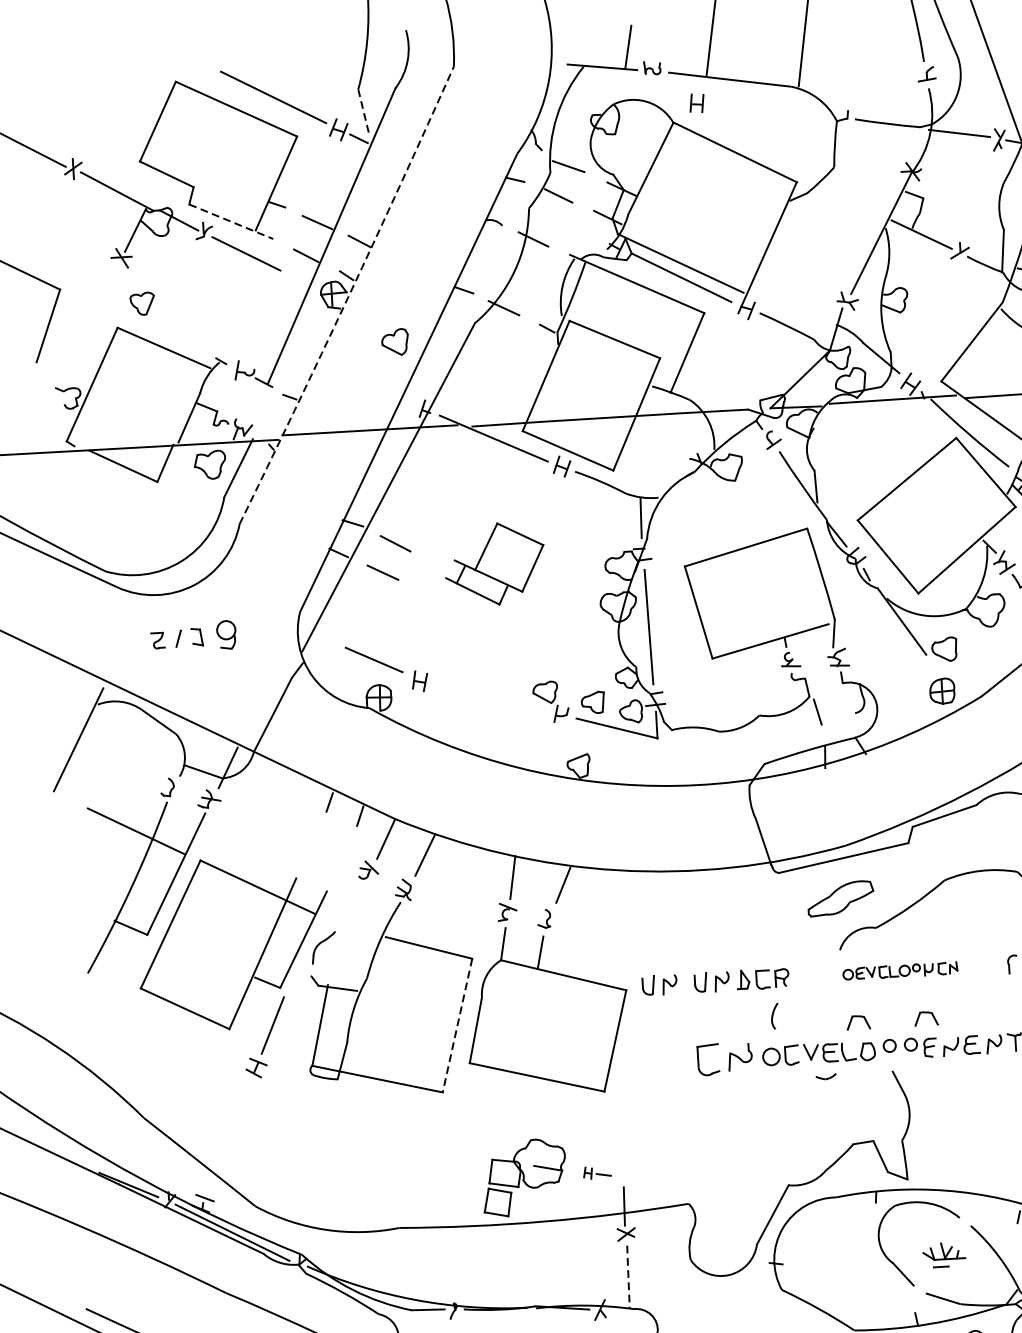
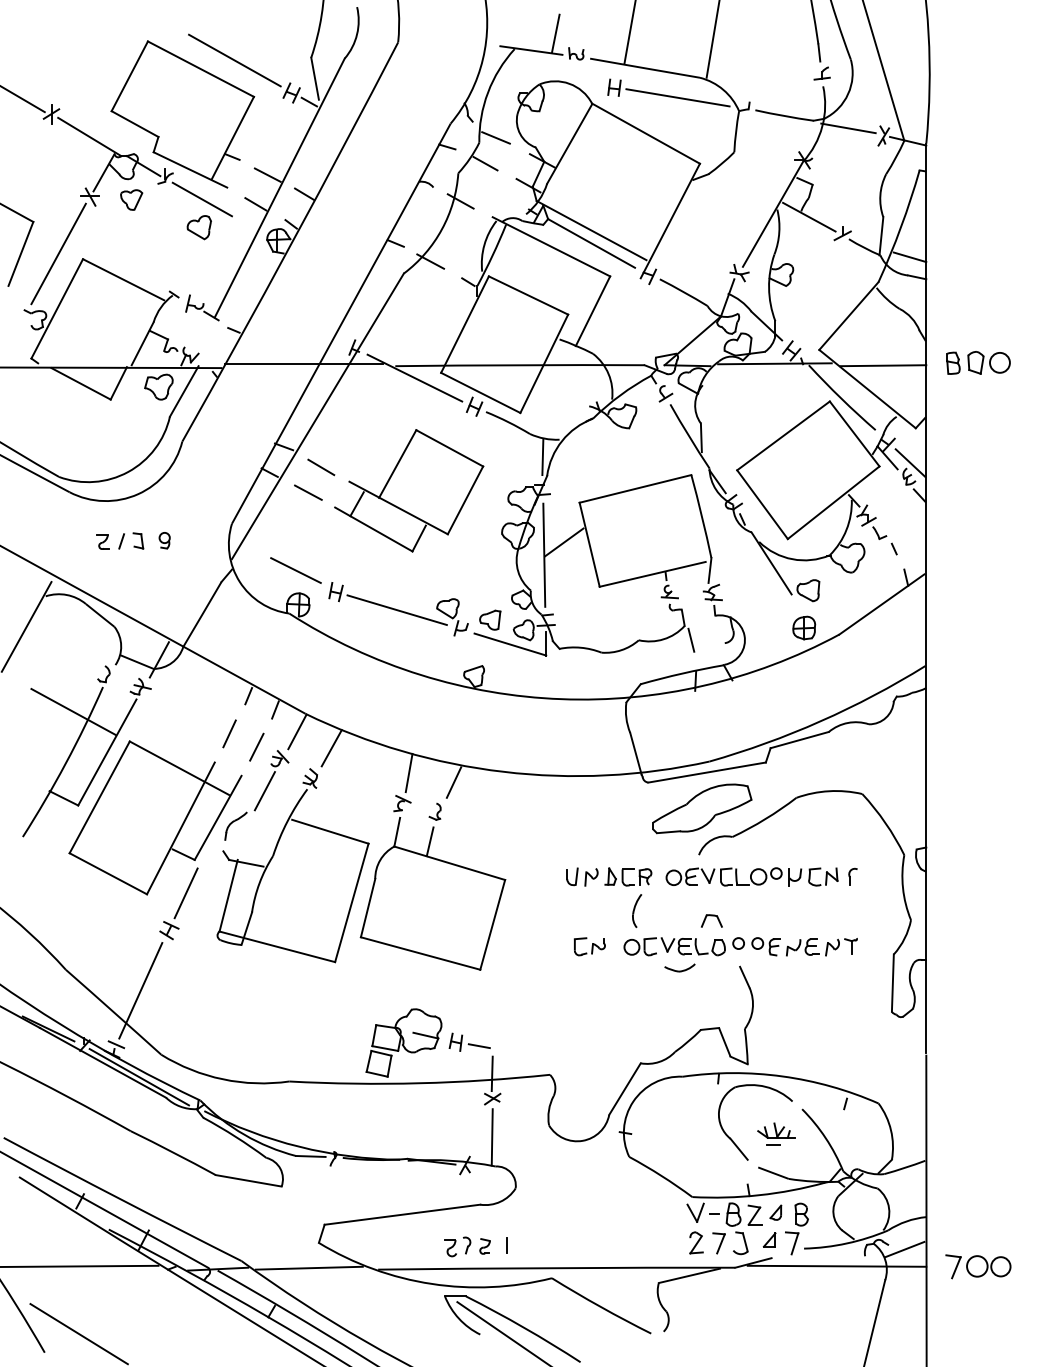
line: (767, 110) -> (677, 97), added
line: (364, 113) -> (315, 79), dashed -> solid
line: (231, 221) -> (190, 169), dashed -> solid
arc: (348, 295) -> (291, 242), dashed -> solid
part: (142, 303) -> (131, 199), moved
line: (90, 323) -> (58, 253), added
part: (394, 342) -> (198, 227), moved
part: (495, 563) -> (409, 490), size x1.67
line: (670, 611) -> (564, 542), added
part: (226, 635) -> (164, 540), size x0.62
line: (488, 697) -> (396, 610), added
line: (310, 845) -> (229, 733), added
line: (341, 857) -> (256, 746), added
part: (840, 898) -> (702, 808), size x1.67
line: (353, 907) -> (264, 791), added
part: (899, 970) -> (751, 876), size x1.67
part: (659, 984) -> (535, 876), removed
part: (775, 1015) -> (637, 910), size x1.43
part: (925, 1018) -> (772, 920), removed
line: (457, 1025) -> (351, 902), dashed -> solid
part: (724, 1058) -> (589, 946), size x0.62
part: (825, 1076) -> (679, 967), size x1.67
line: (228, 1136) -> (140, 990), added
part: (597, 1171) -> (469, 1041), size x1.67
line: (628, 1277) -> (492, 1137), dashed -> solid

